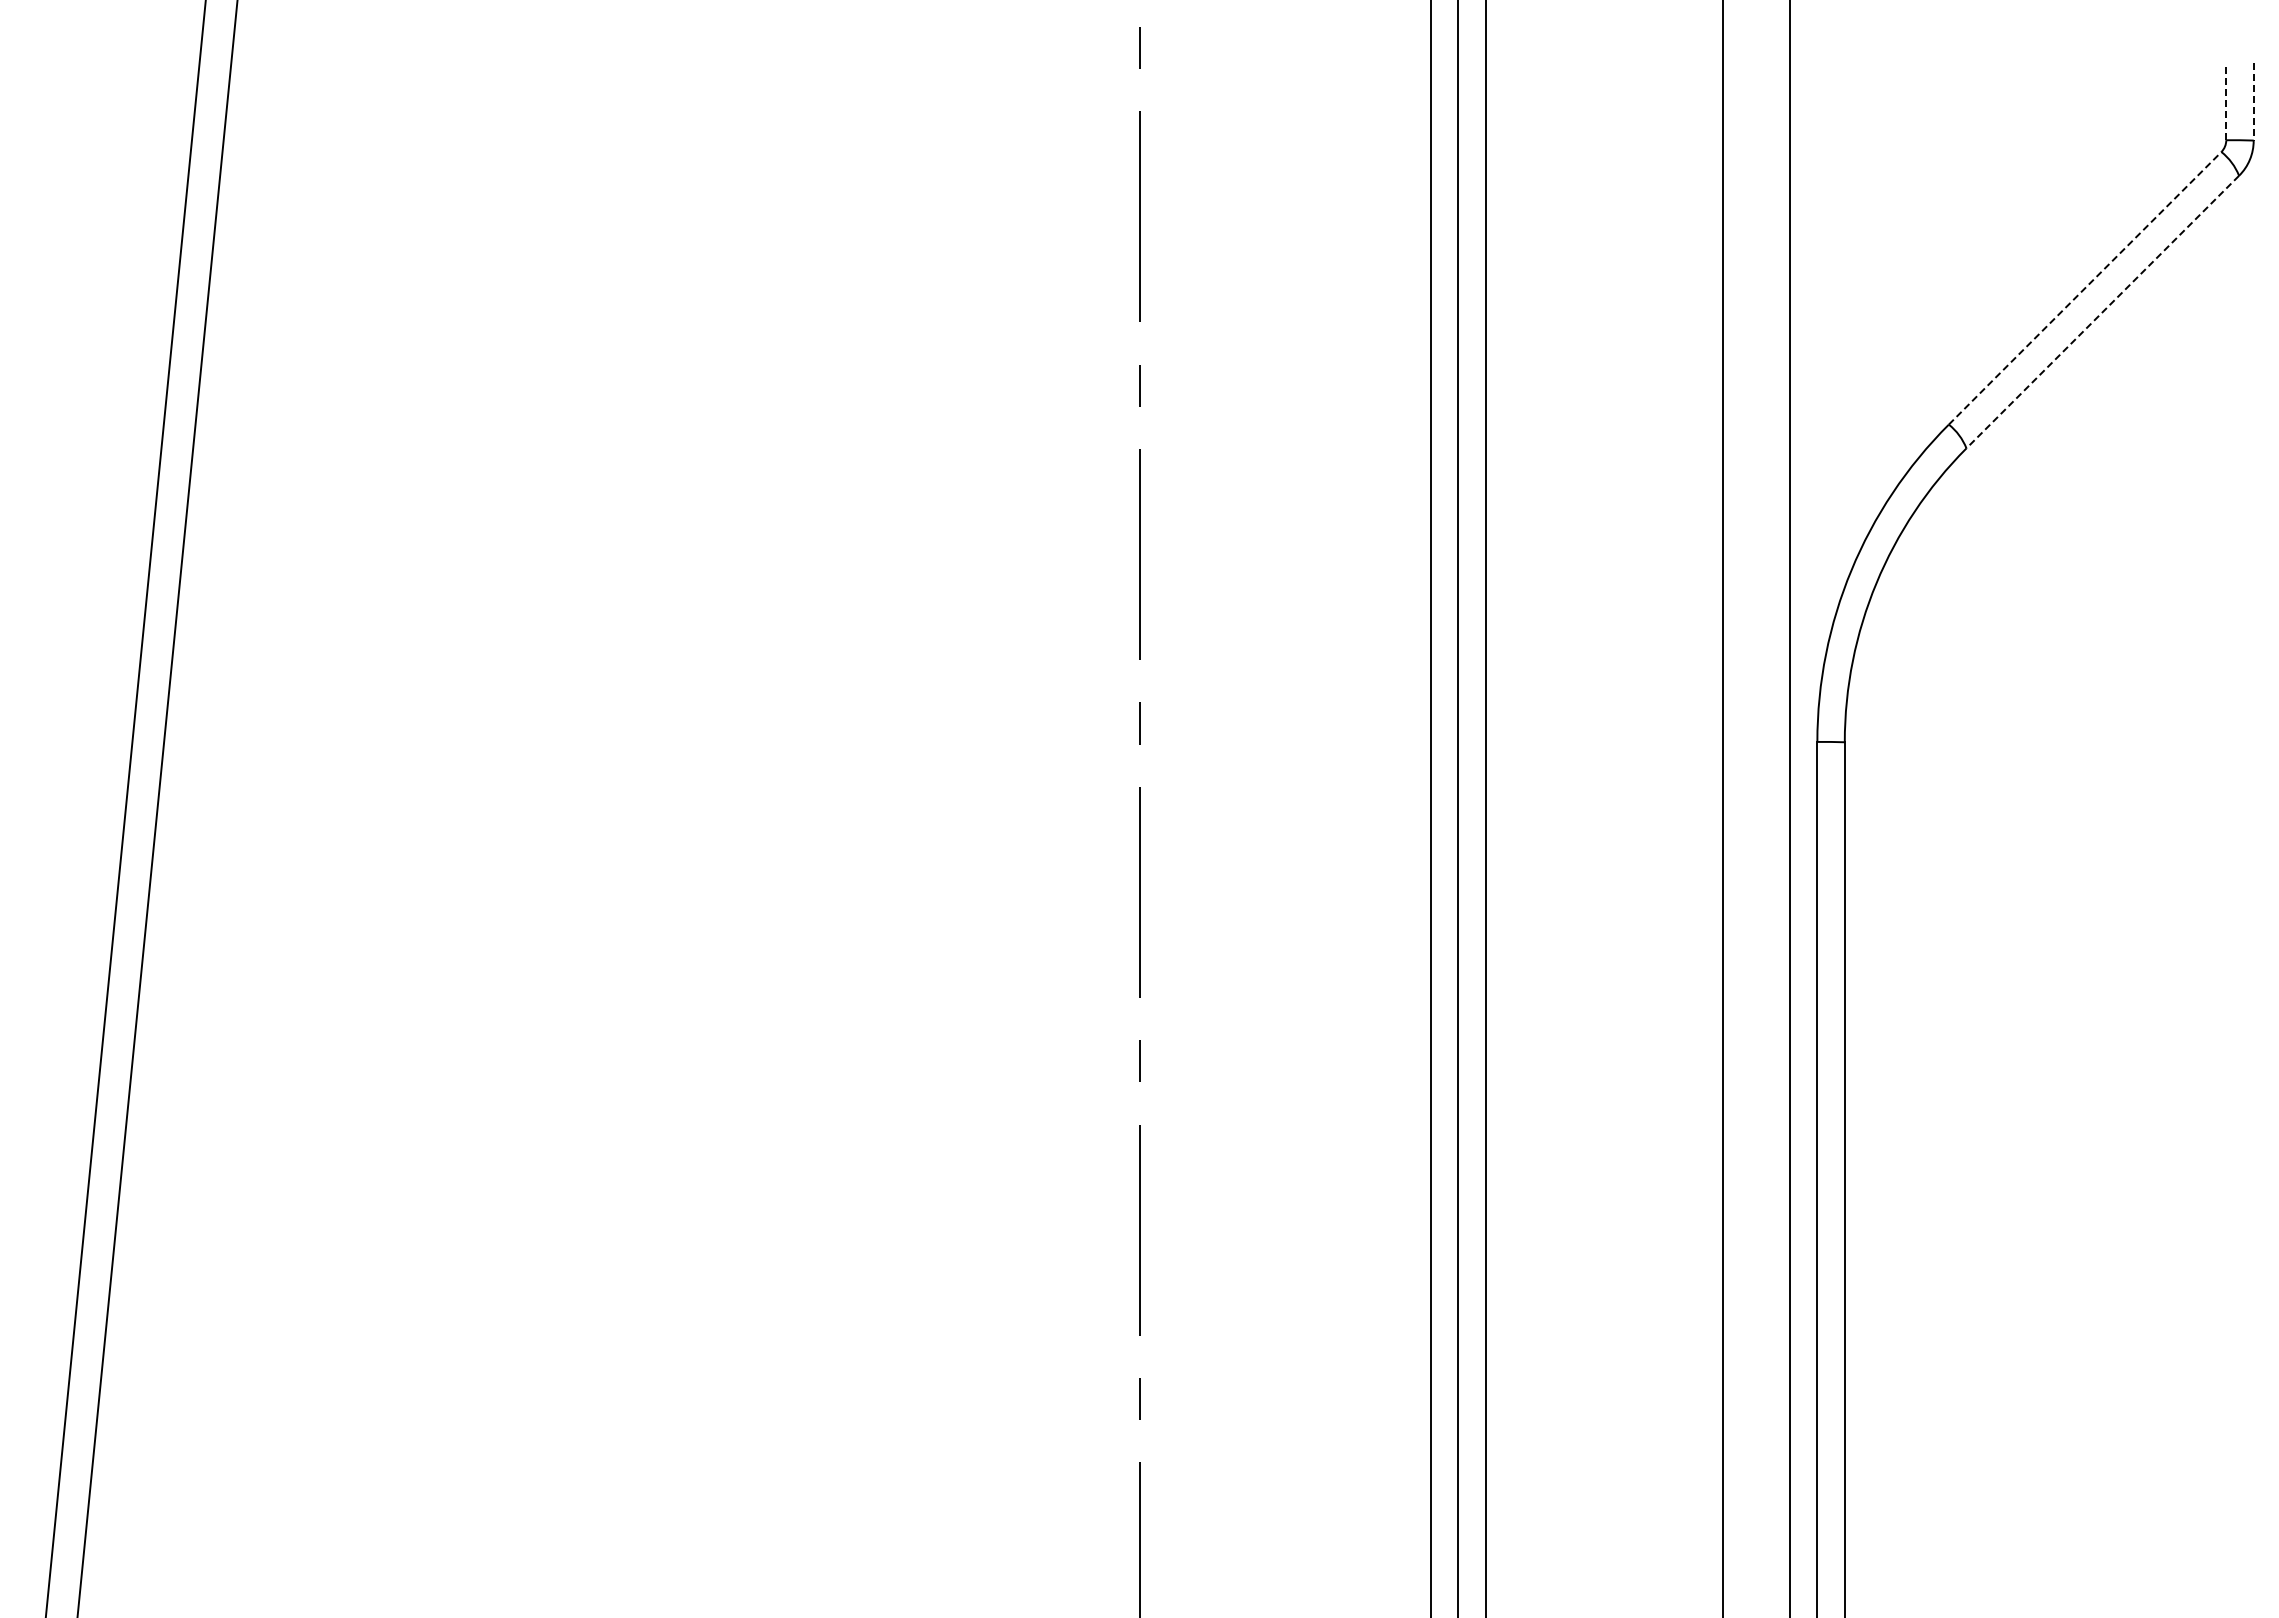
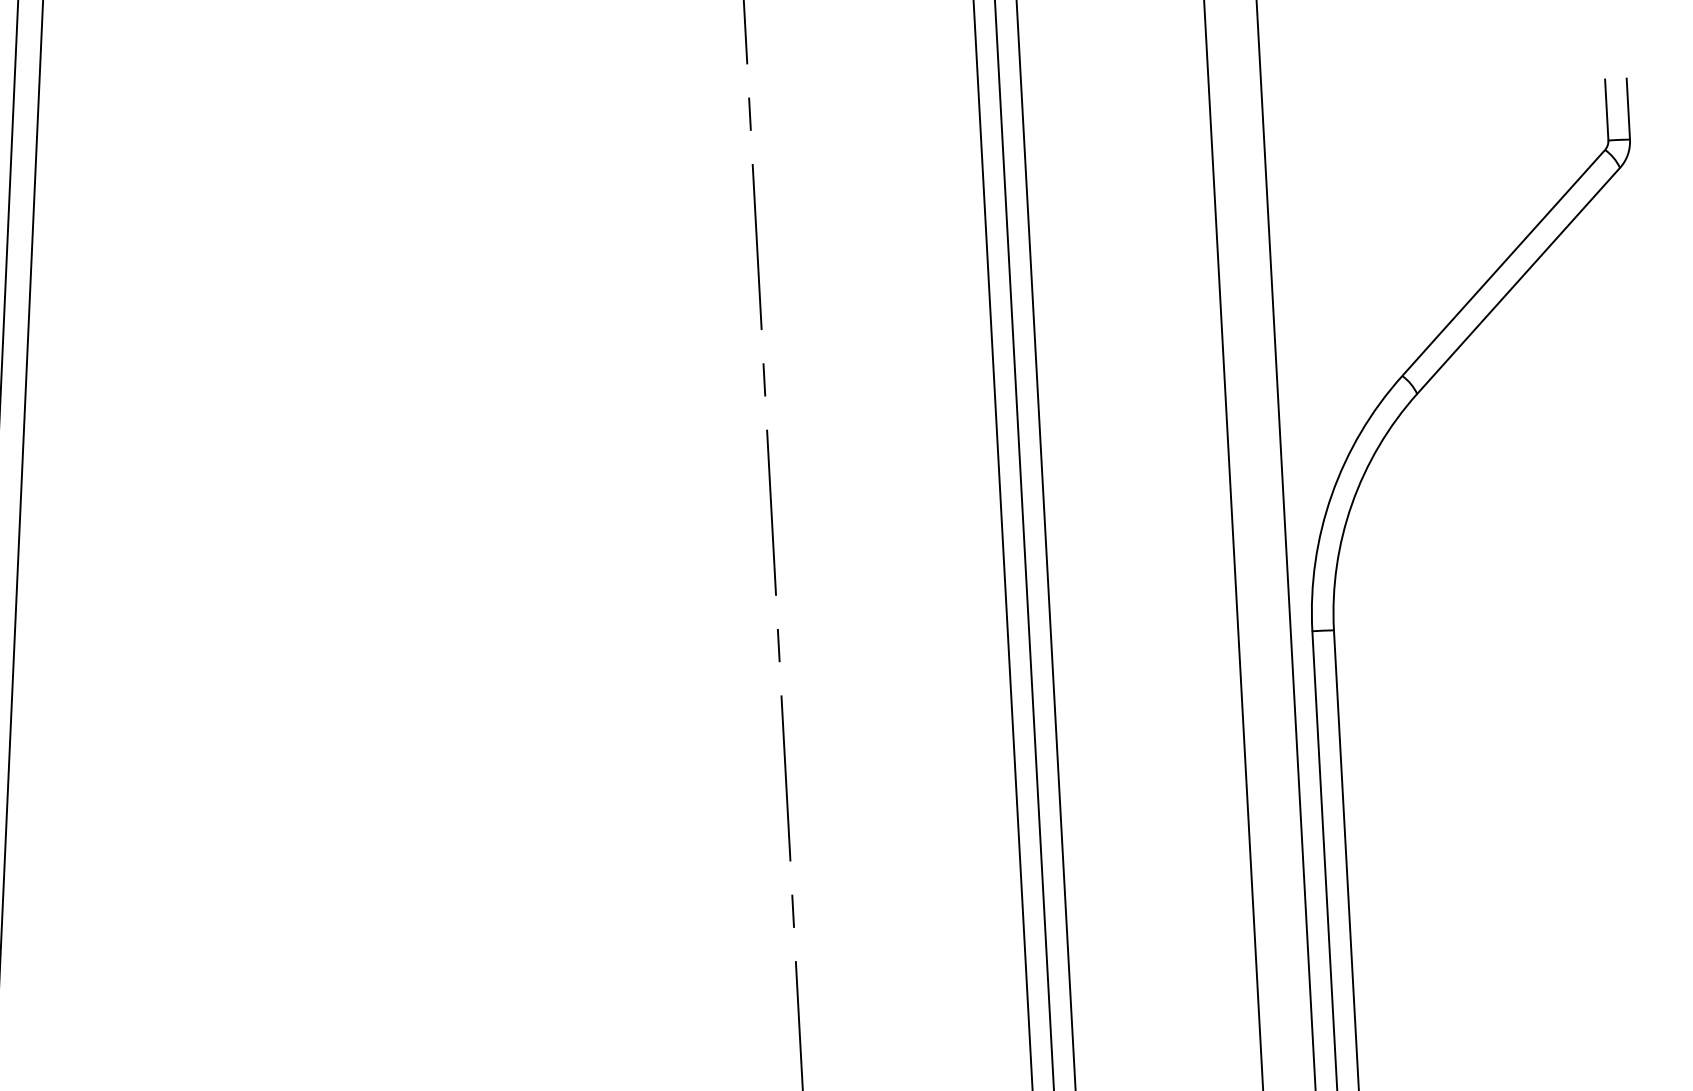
line: (2226, 101) -> (1606, 110), dashed -> solid
line: (2253, 101) -> (1628, 108), dashed -> solid
line: (2085, 288) -> (1503, 263), dashed -> solid
line: (2102, 312) -> (1518, 281), dashed -> solid

